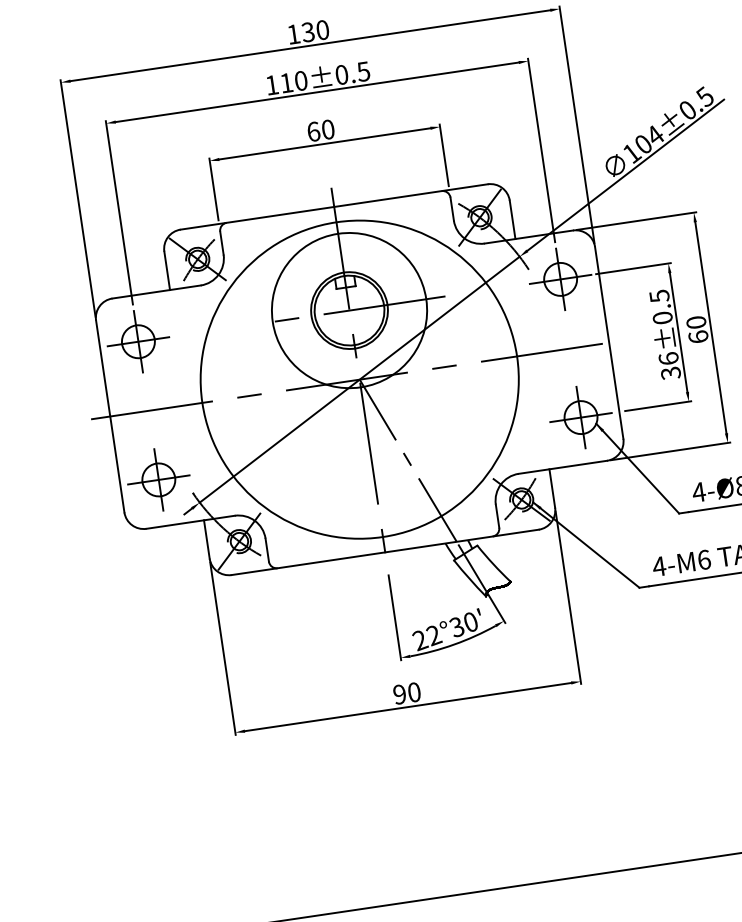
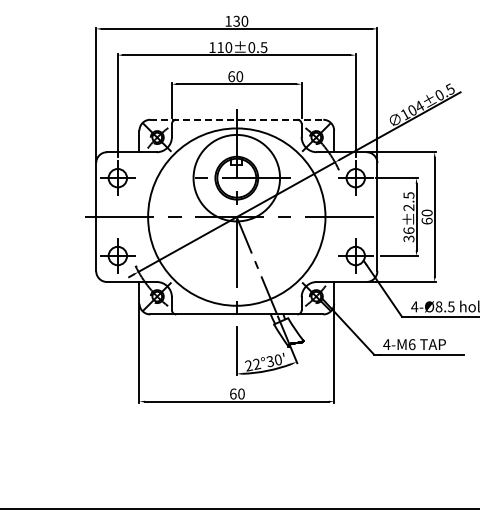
line: (333, 206) -> (236, 119), solid -> dashed
text: (661, 317) -> (408, 207), ±0.5 -> ±2.5
text: (400, 693) -> (233, 393), 90 -> 60

